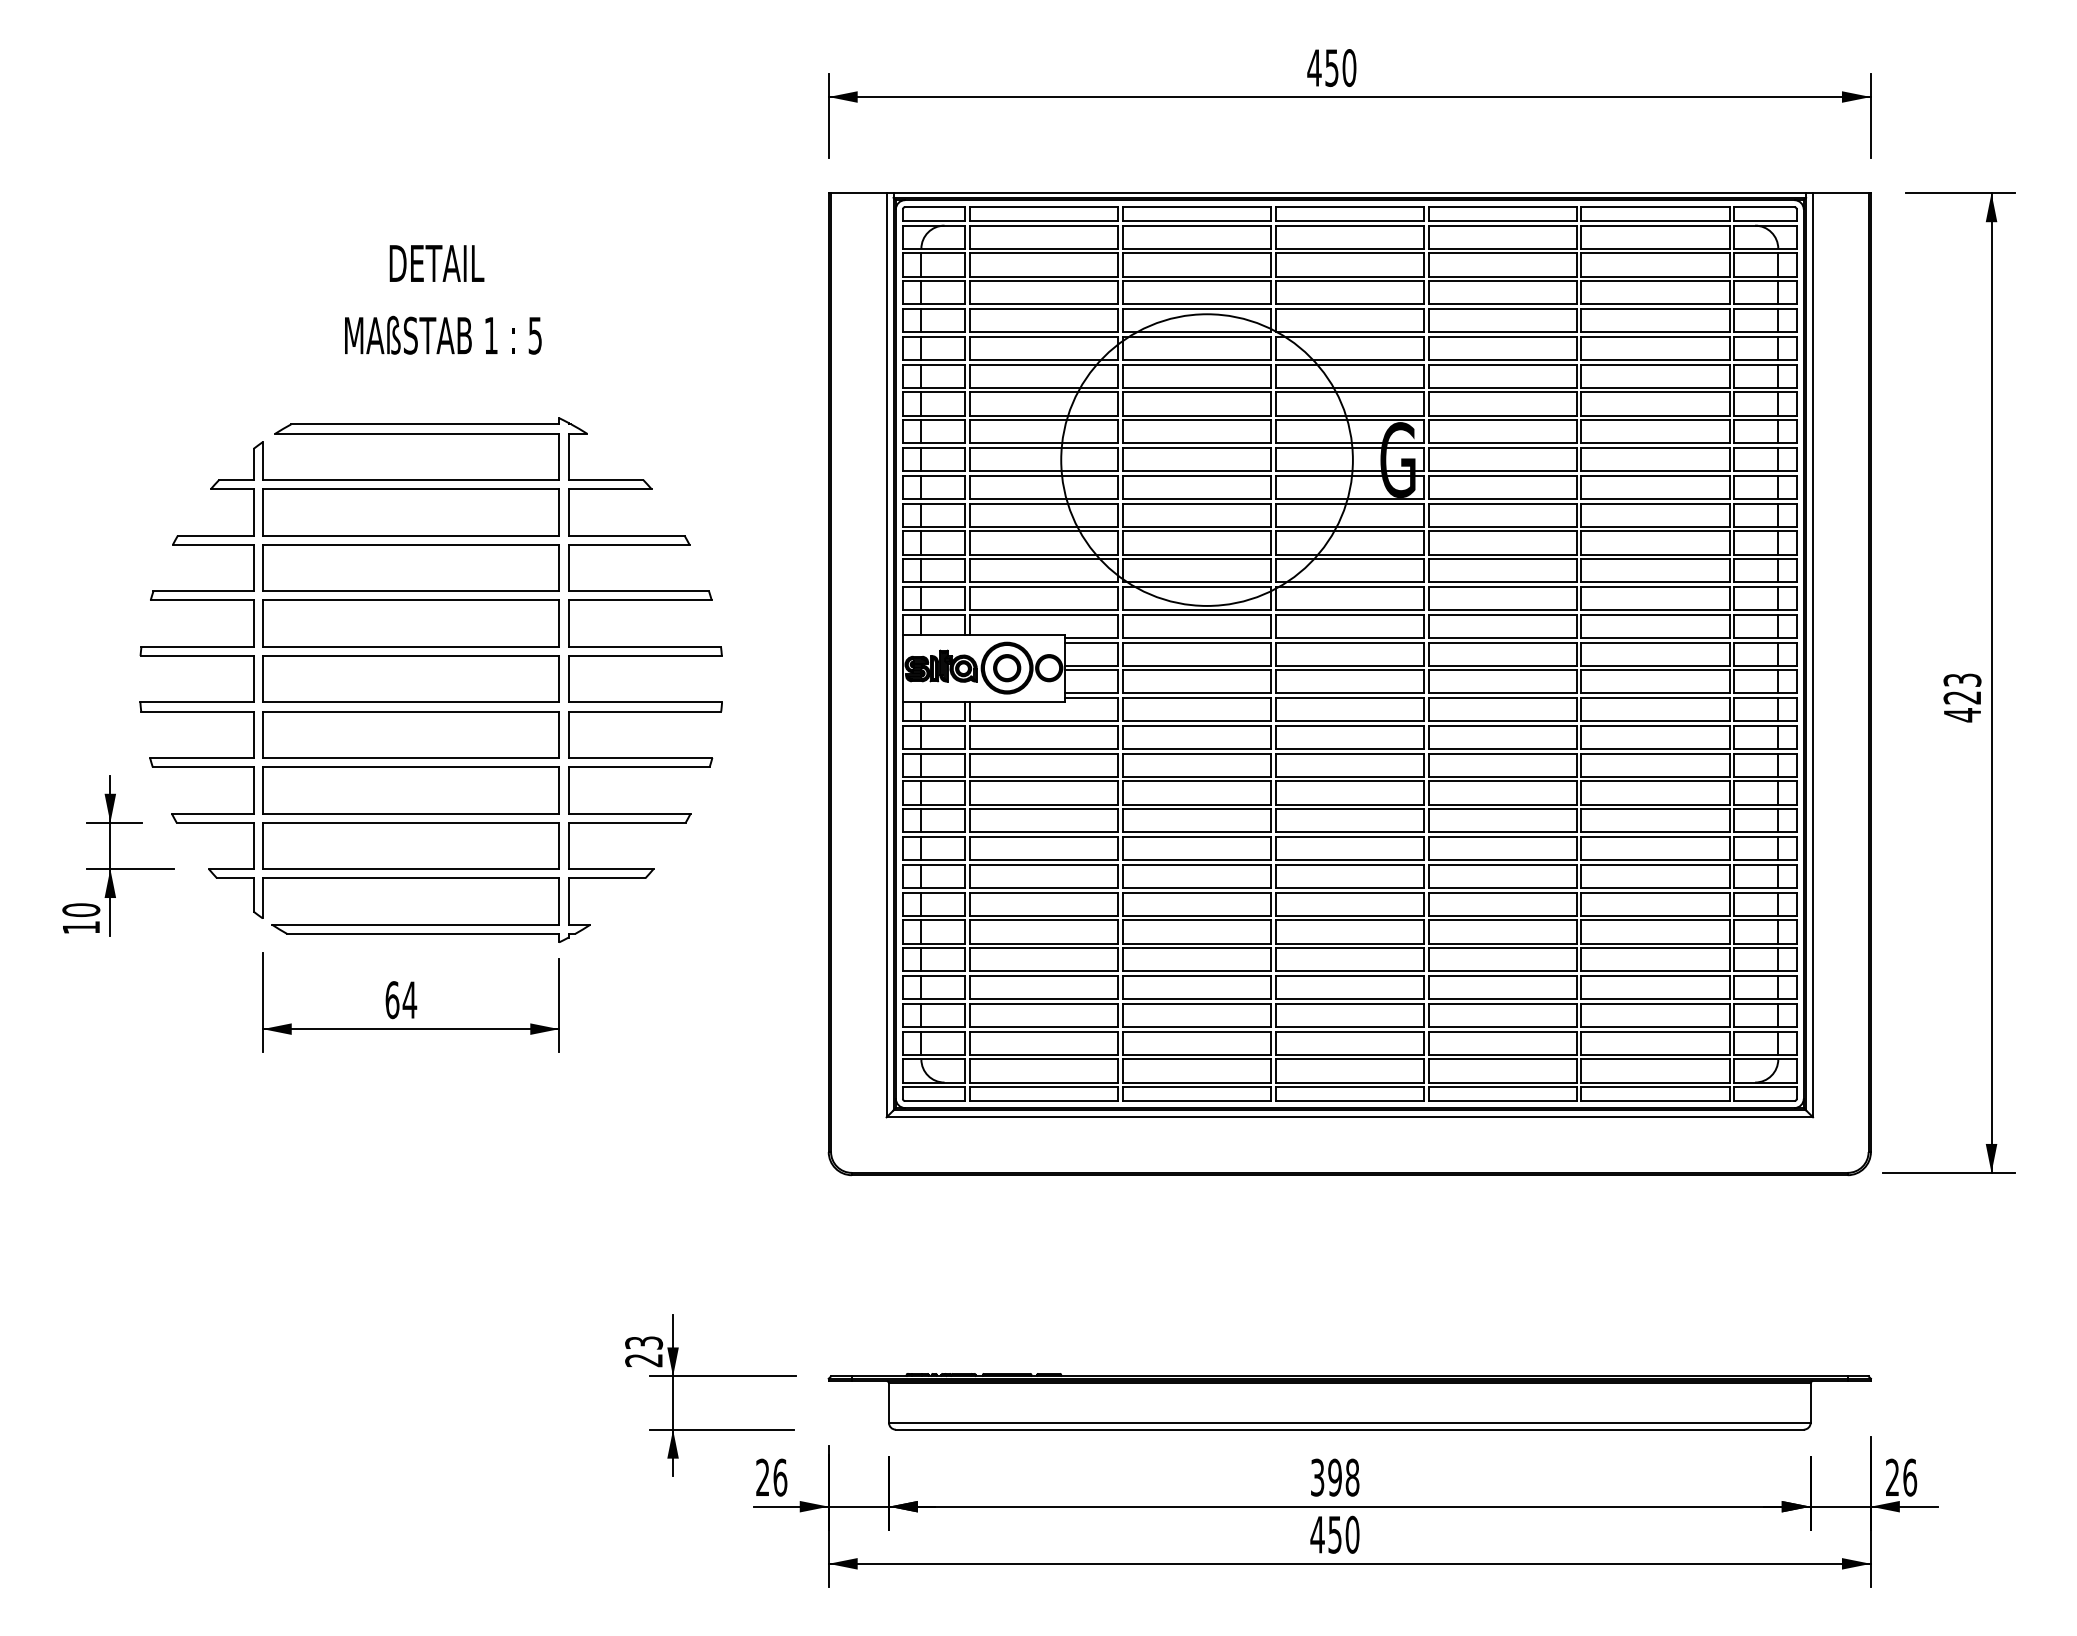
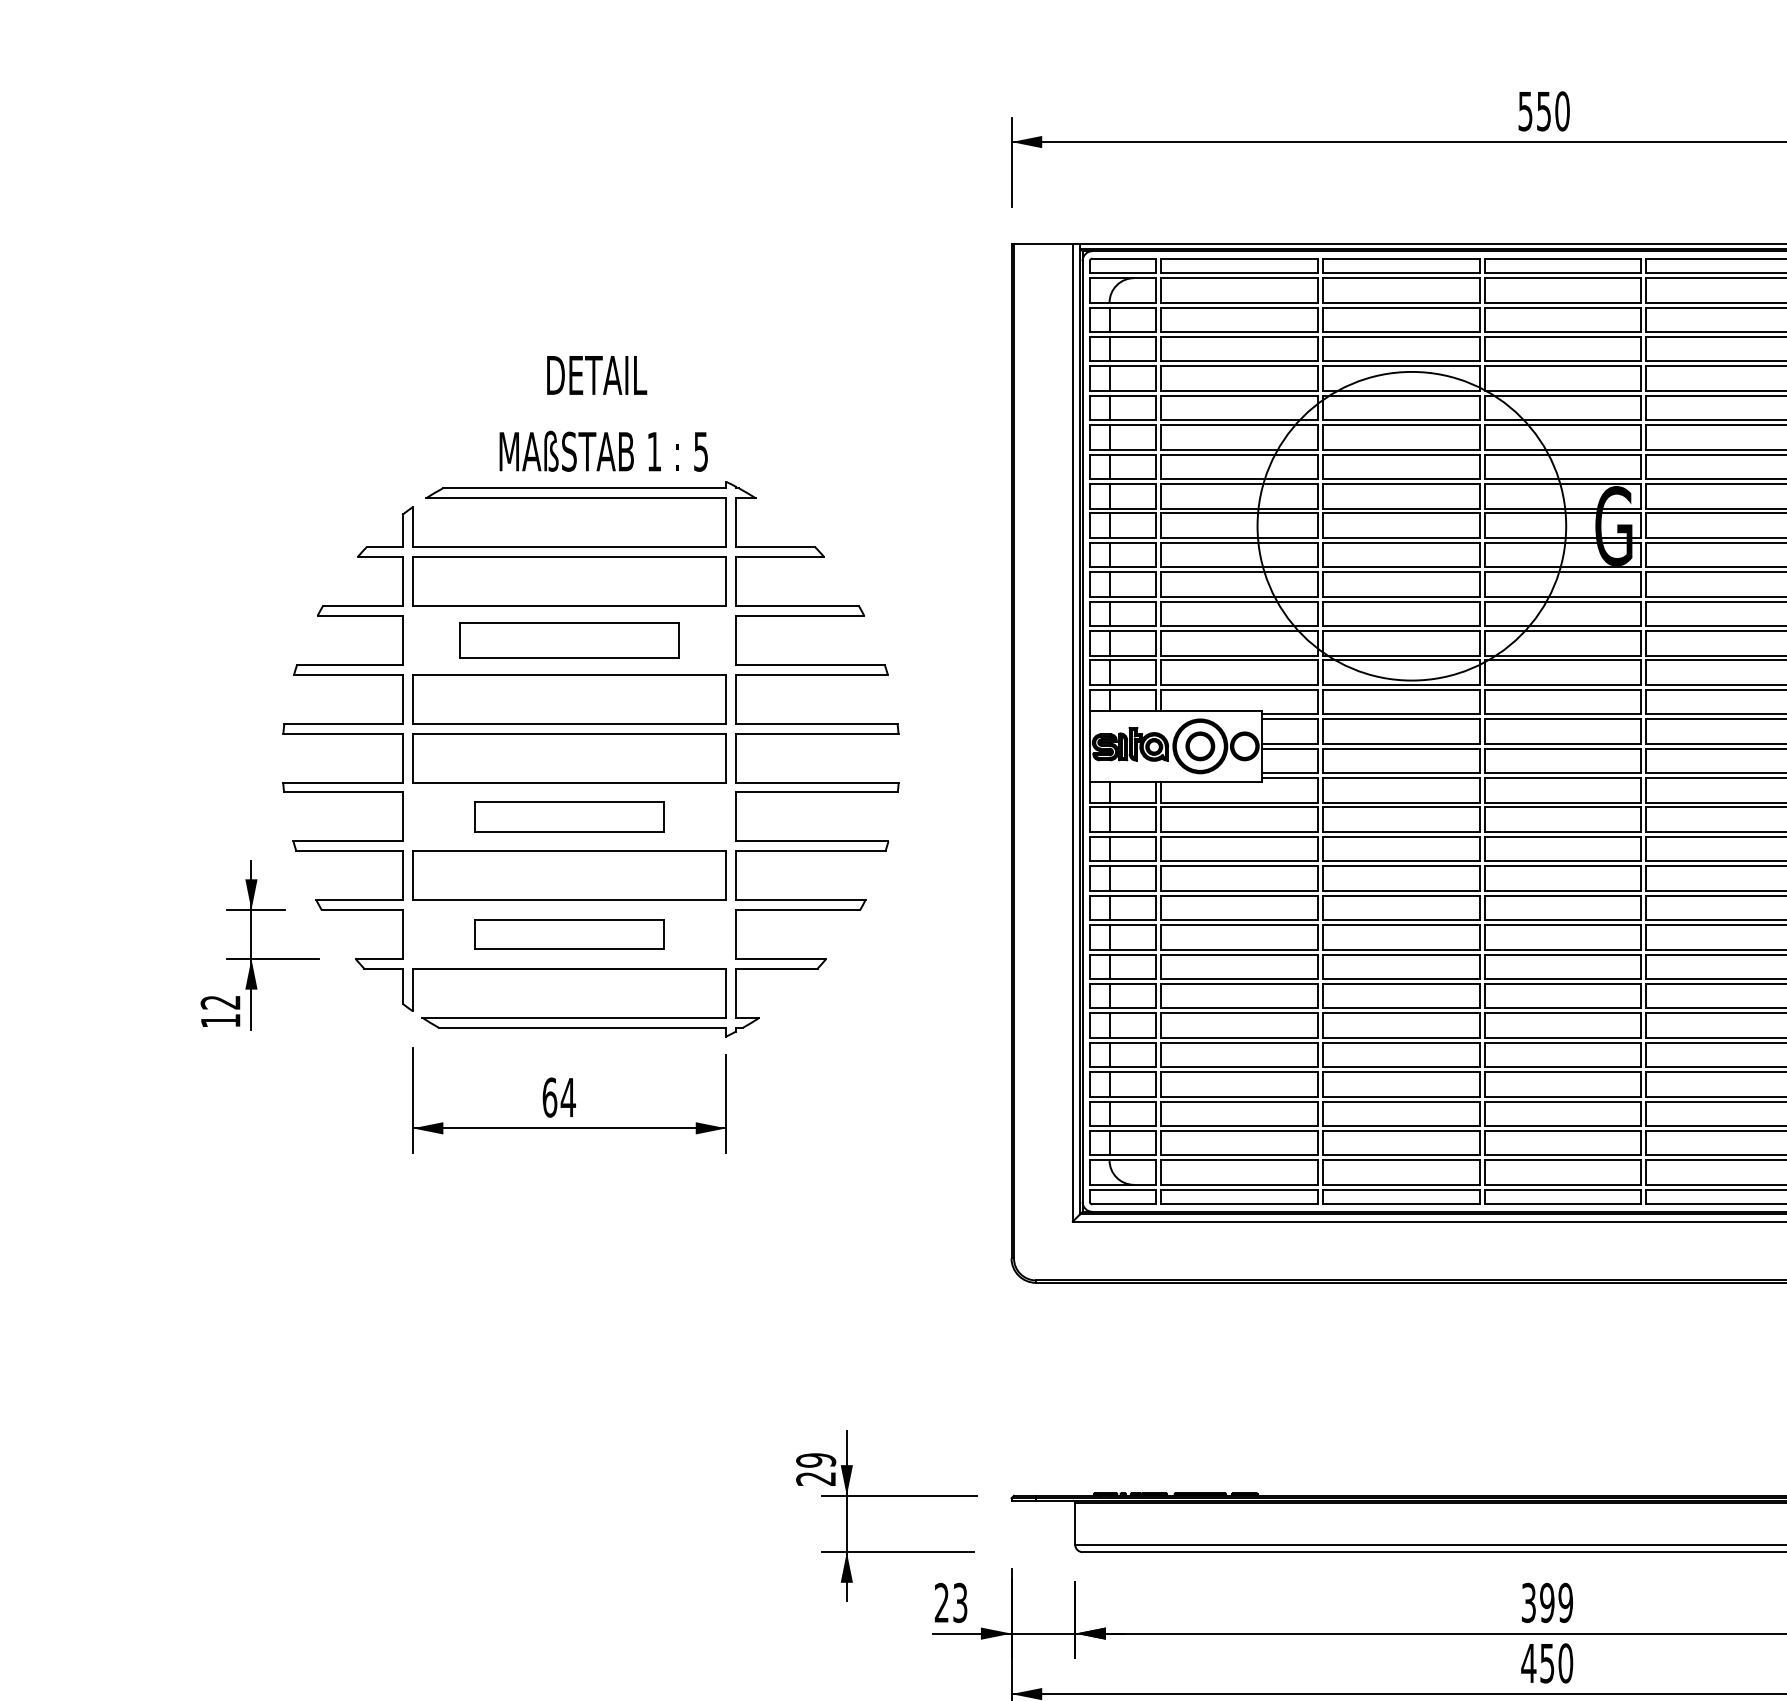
text: (1314, 67) -> (1525, 110), 450 -> 550
text: (443, 299) -> (603, 413), moved
part: (410, 567) -> (569, 639), size x0.7
part: (410, 734) -> (569, 816), size x0.6
part: (410, 845) -> (569, 934), size x0.6
text: (81, 910) -> (220, 1002), 10 -> 12
text: (643, 1342) -> (815, 1459), 23 -> 29
text: (780, 1477) -> (960, 1602), 26 -> 23
text: (1352, 1477) -> (1565, 1602), 398 -> 399

